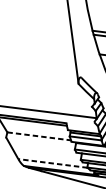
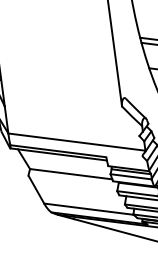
line: (39, 136) -> (71, 174), dashed -> solid
line: (52, 163) -> (88, 209), dashed -> solid

